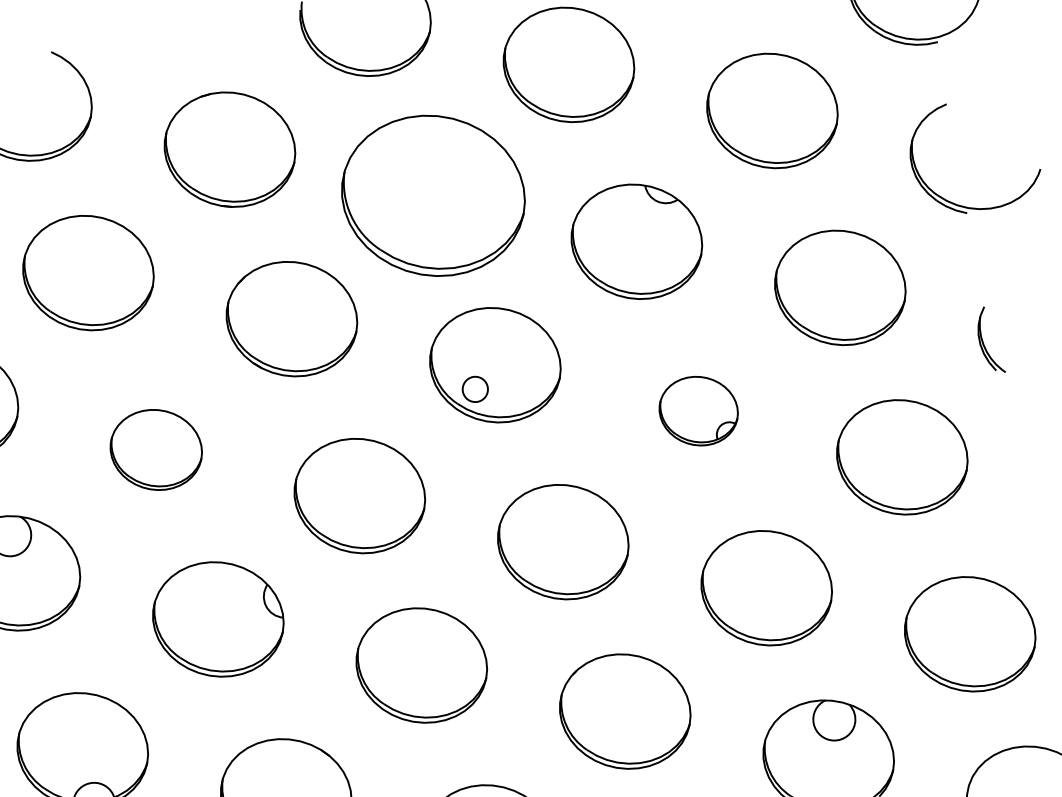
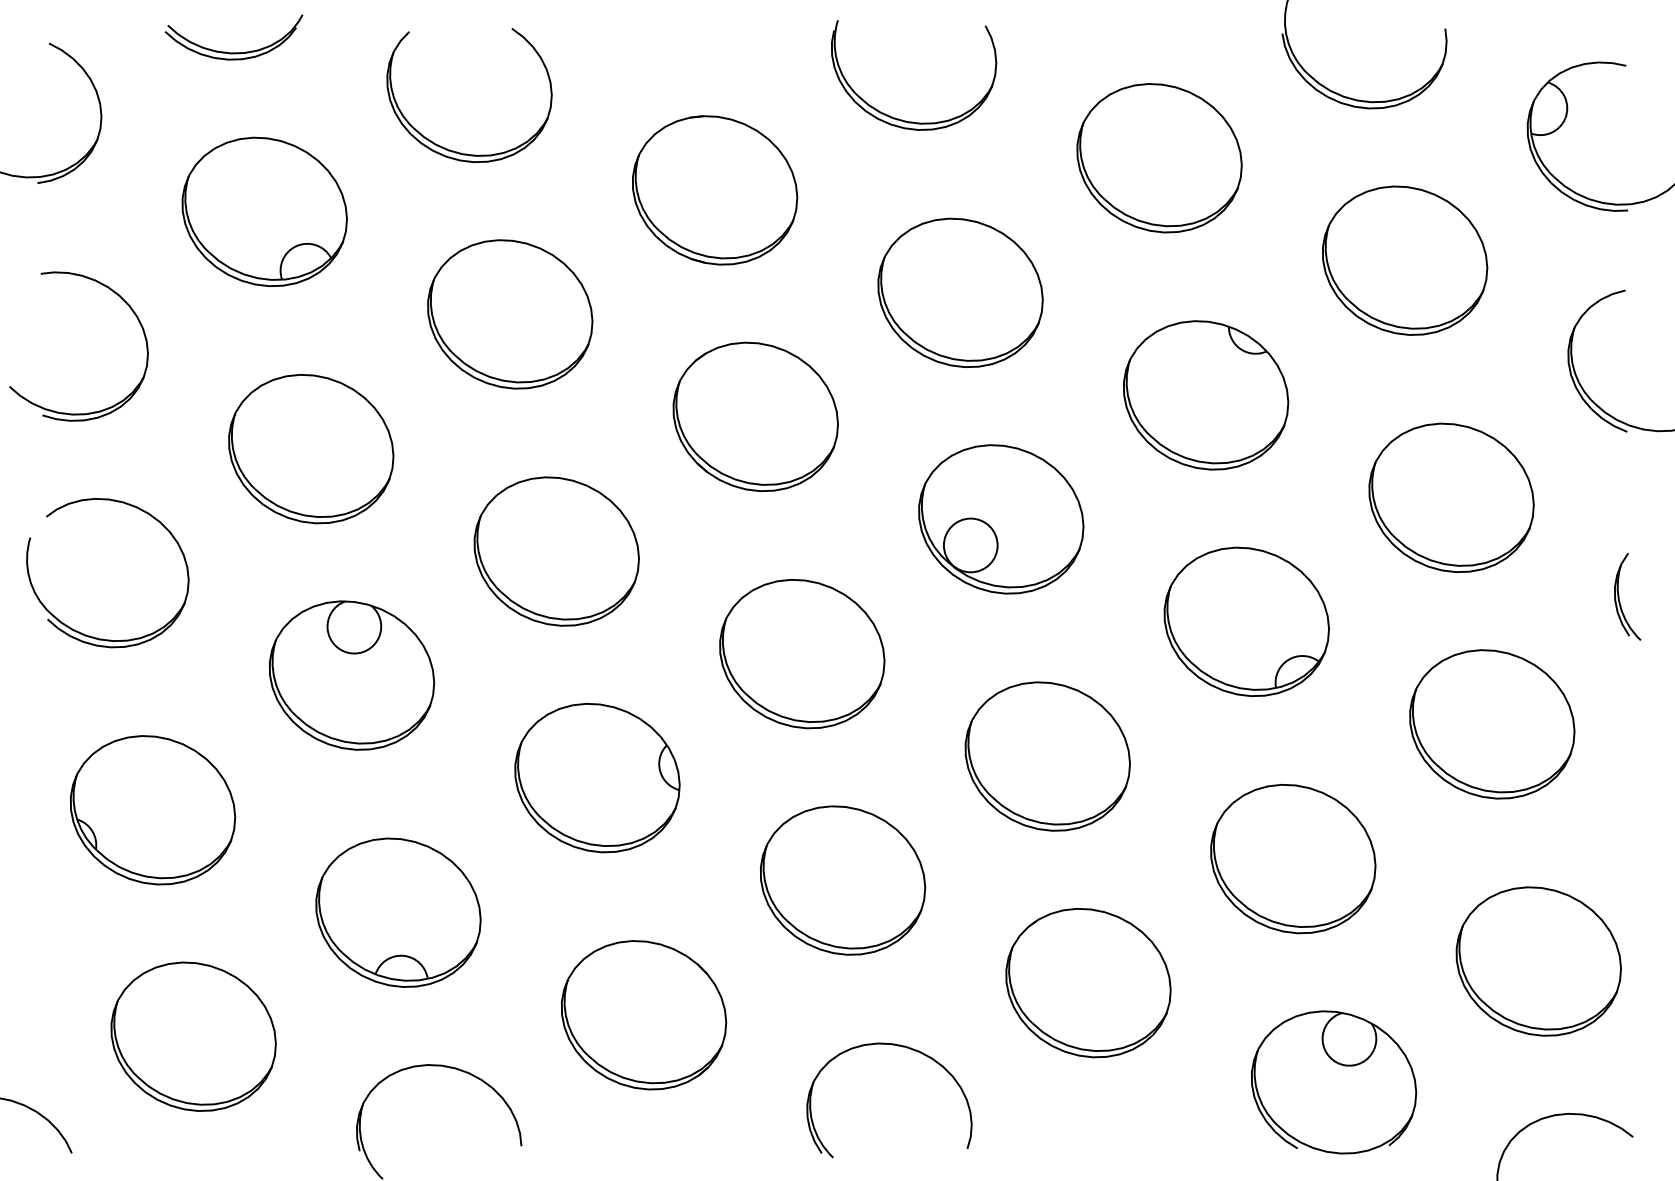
part: (433, 195) -> (960, 292), size x0.71
circle: (475, 389) -> (970, 545), size x1.67
part: (698, 410) -> (1246, 621), size x1.67
part: (156, 449) -> (556, 551), size x1.43

